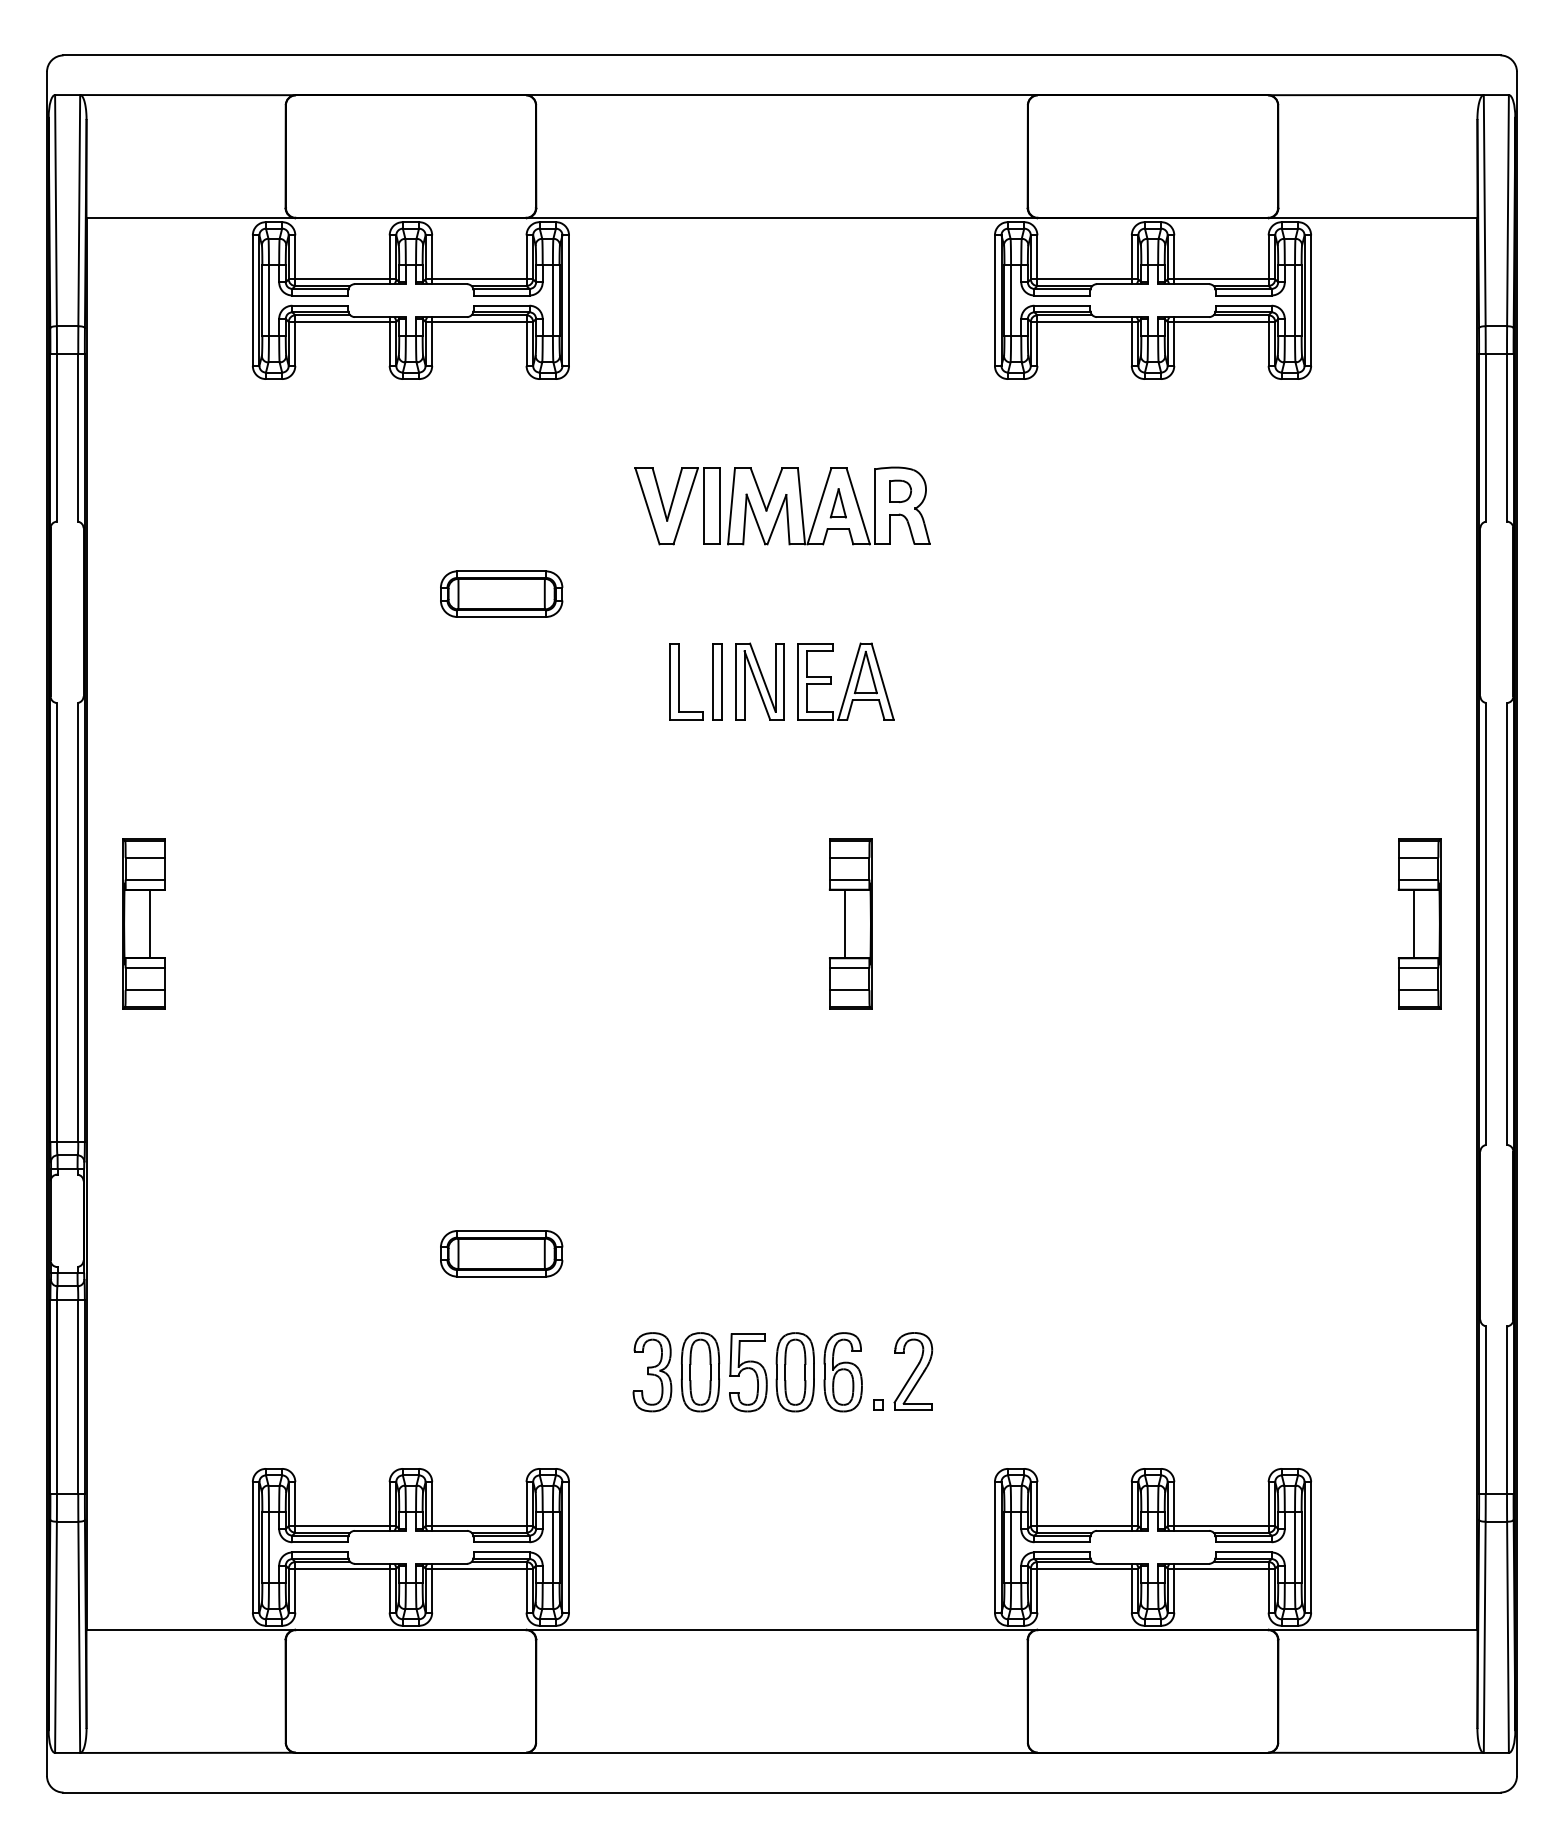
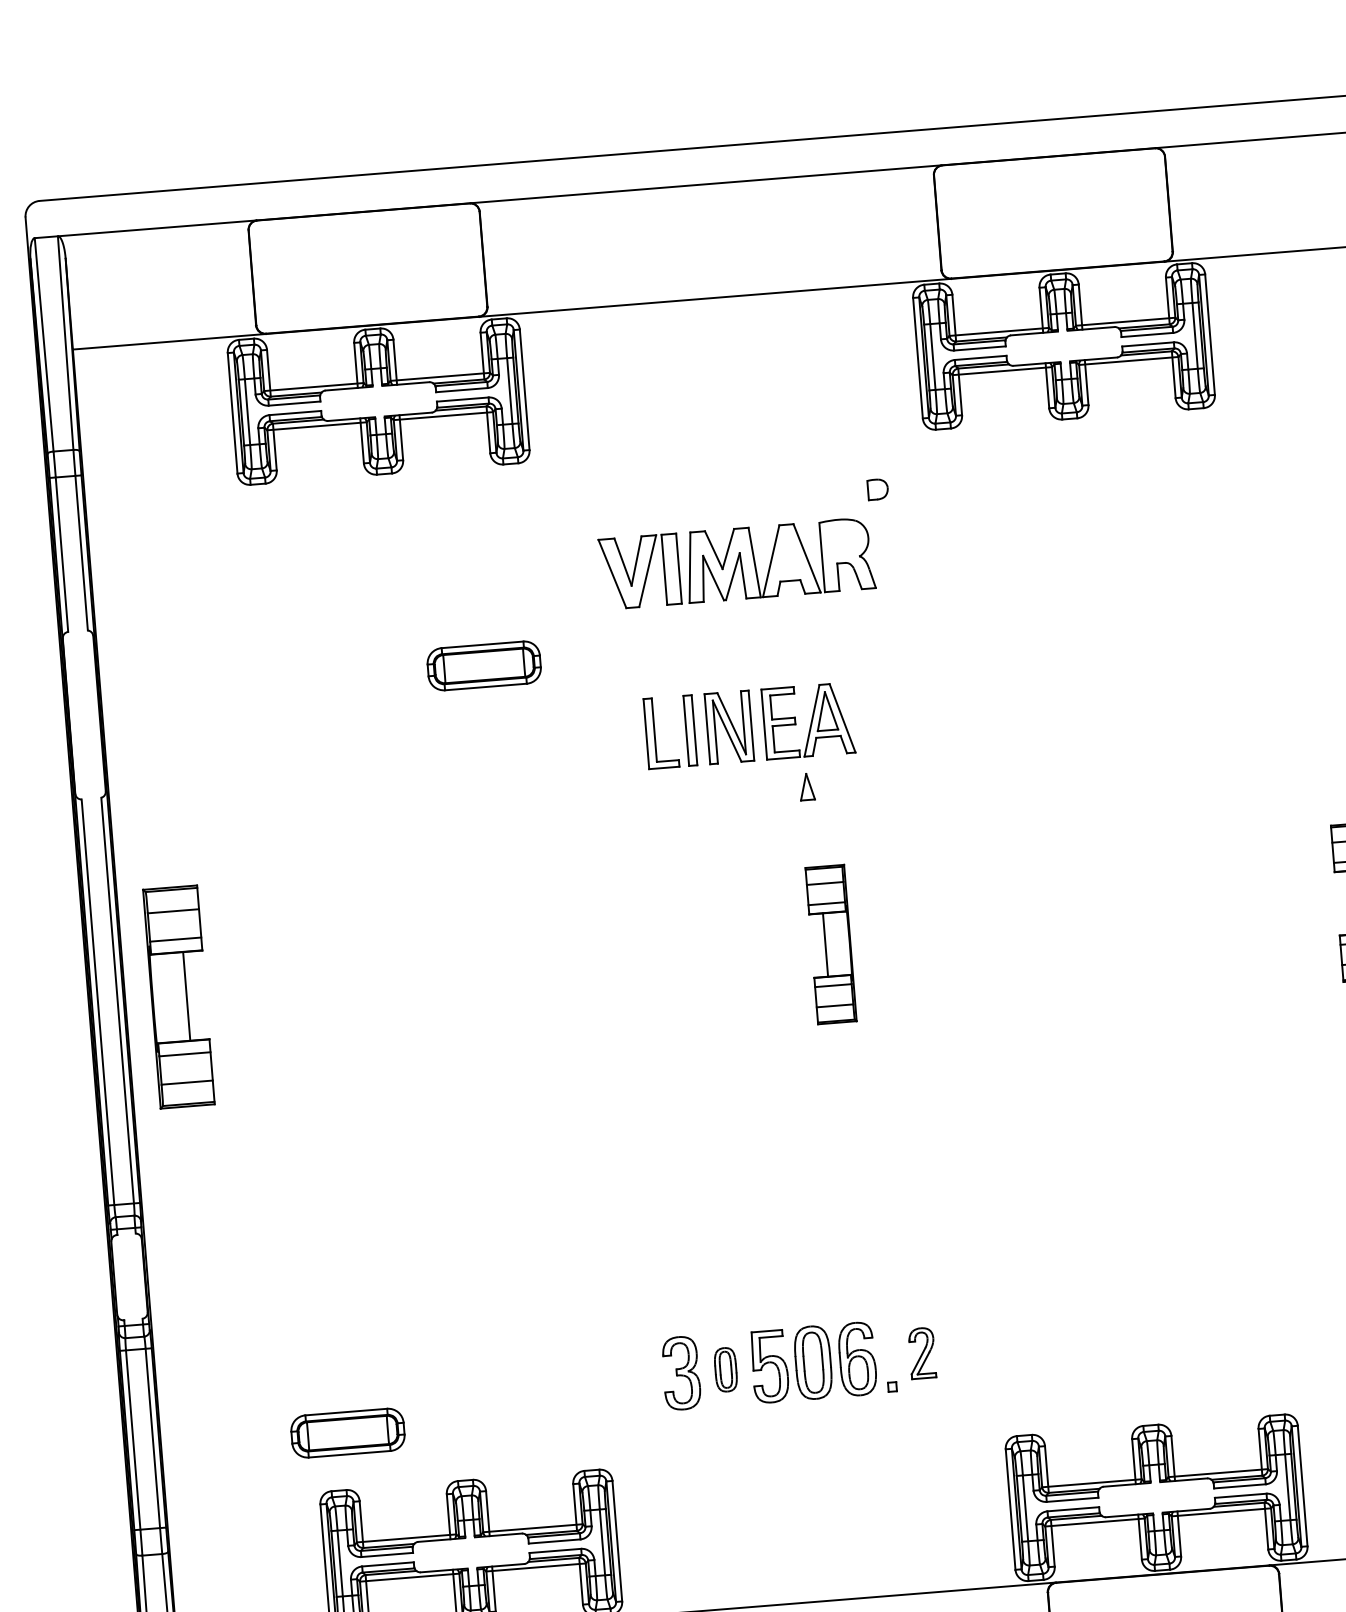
part: (900, 490) -> (877, 488), moved
part: (837, 503) -> (806, 787), moved
part: (143, 923) -> (177, 996), size x1.4
part: (501, 1253) -> (347, 1432), moved
part: (913, 1371) -> (922, 1353), size x0.7
part: (700, 1372) -> (725, 1369), size x0.6

